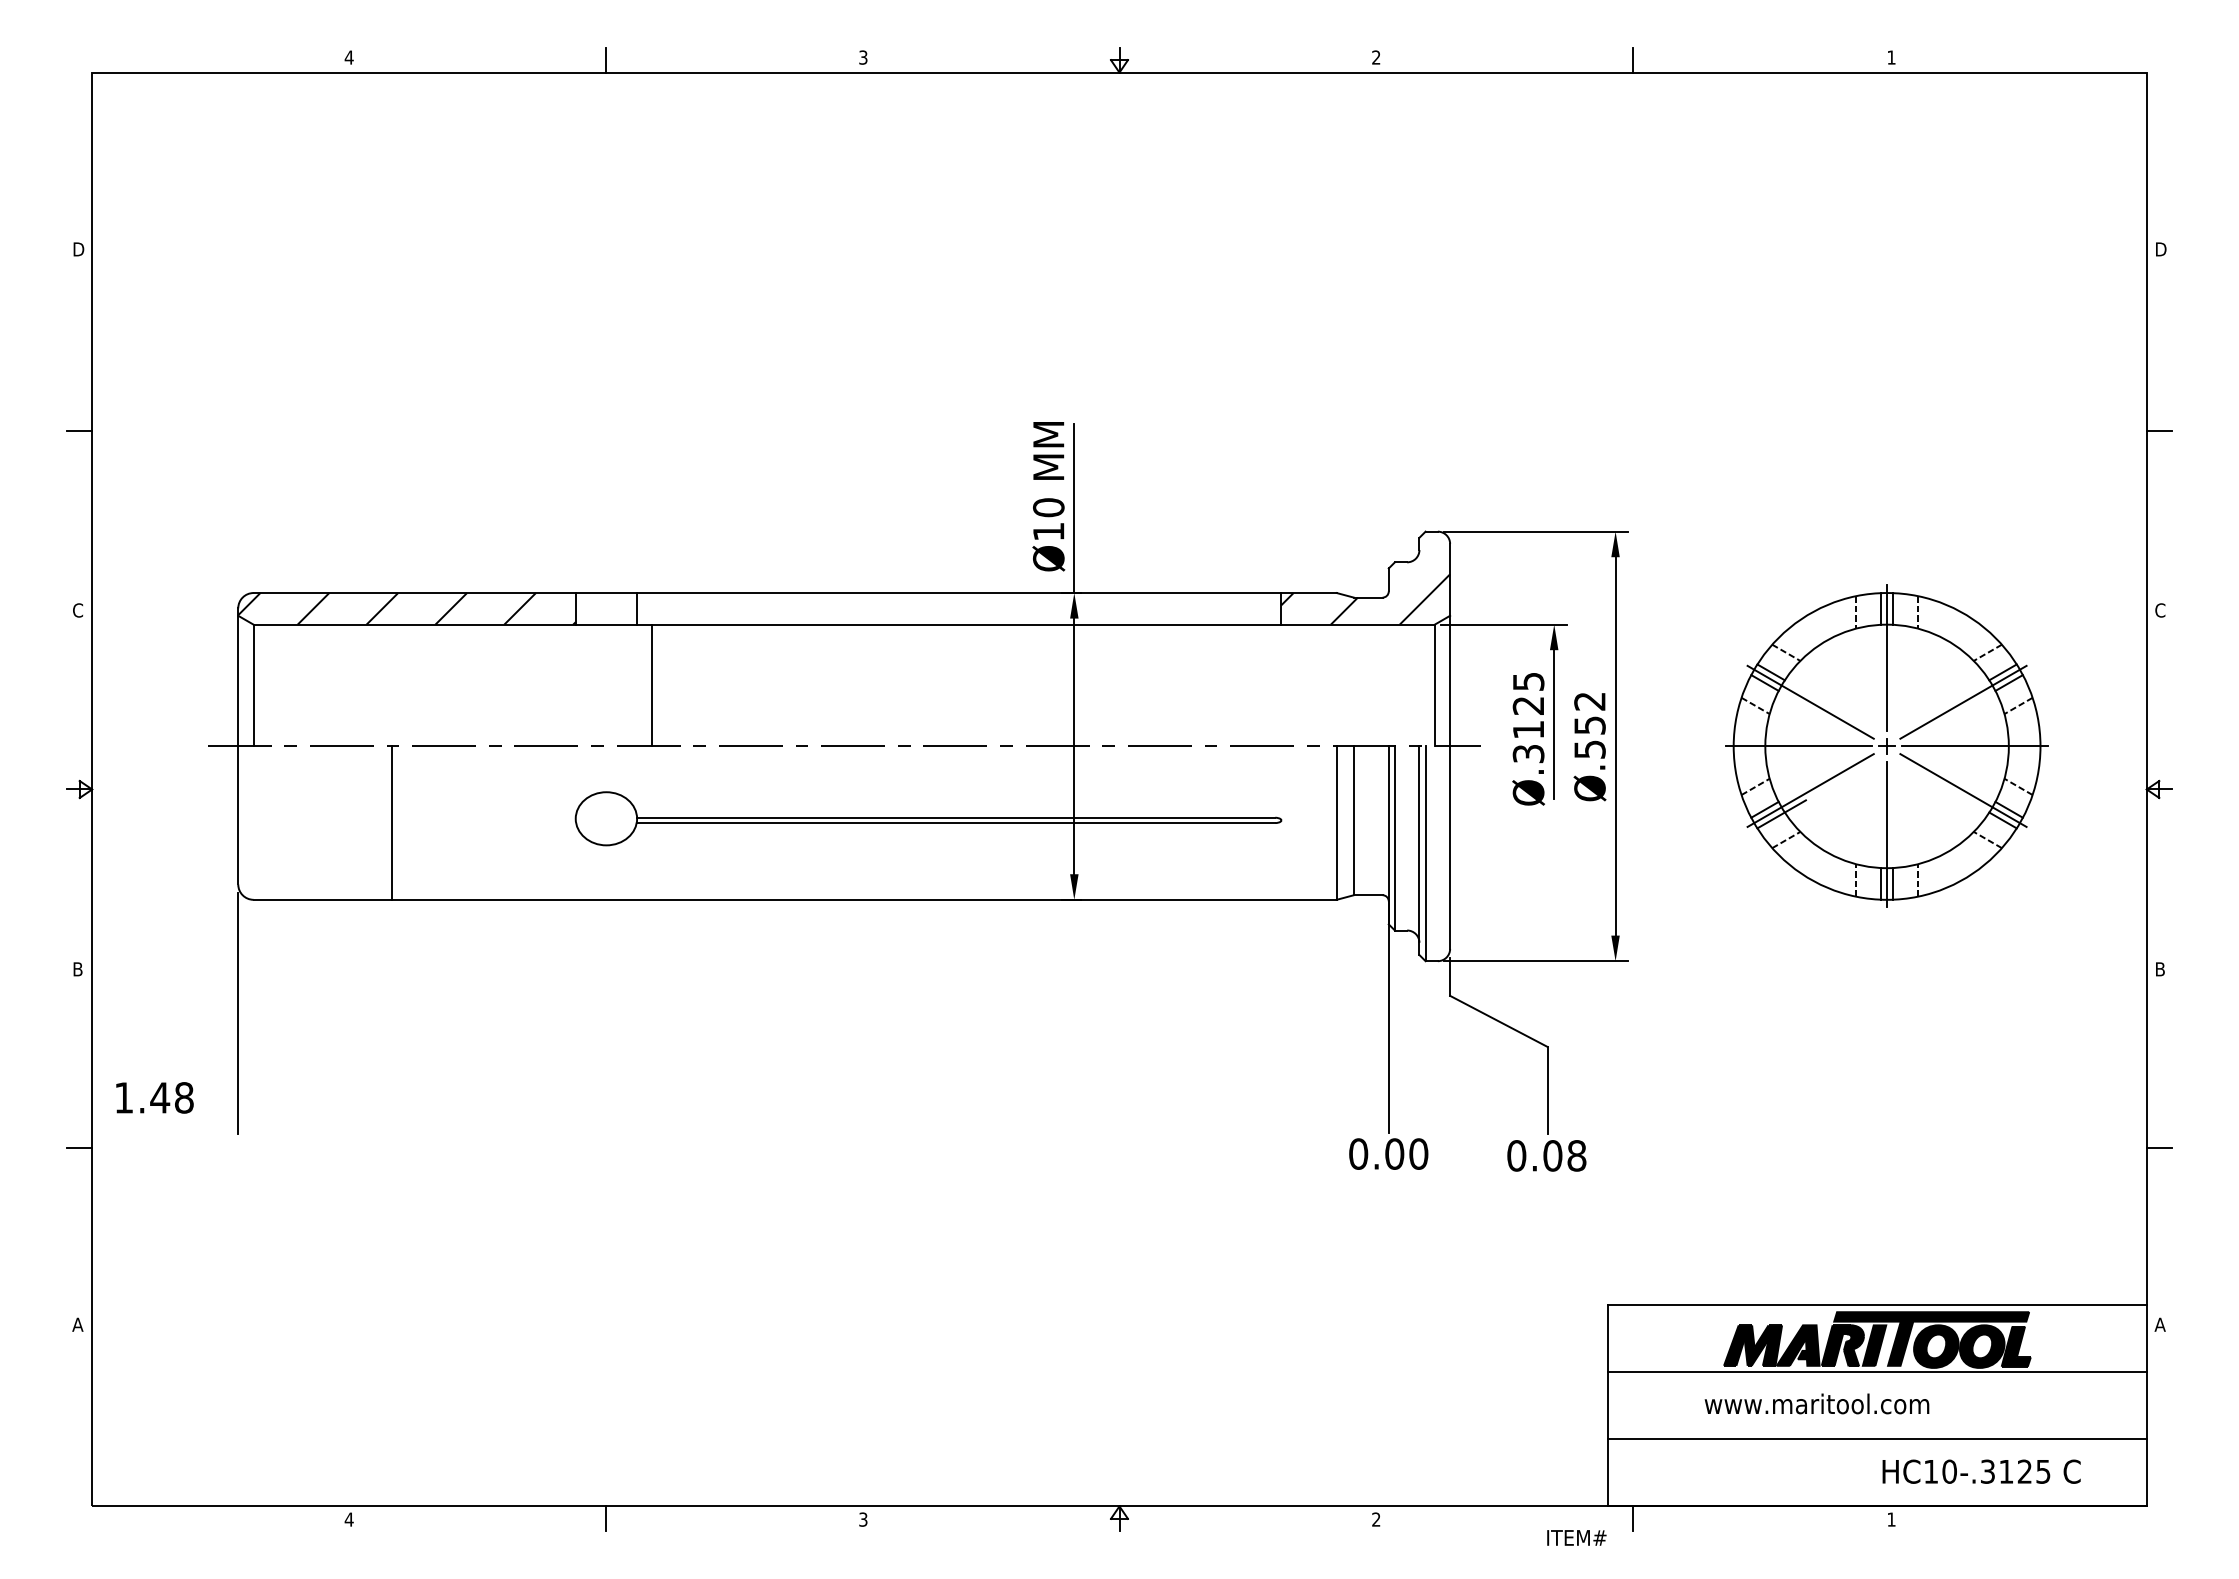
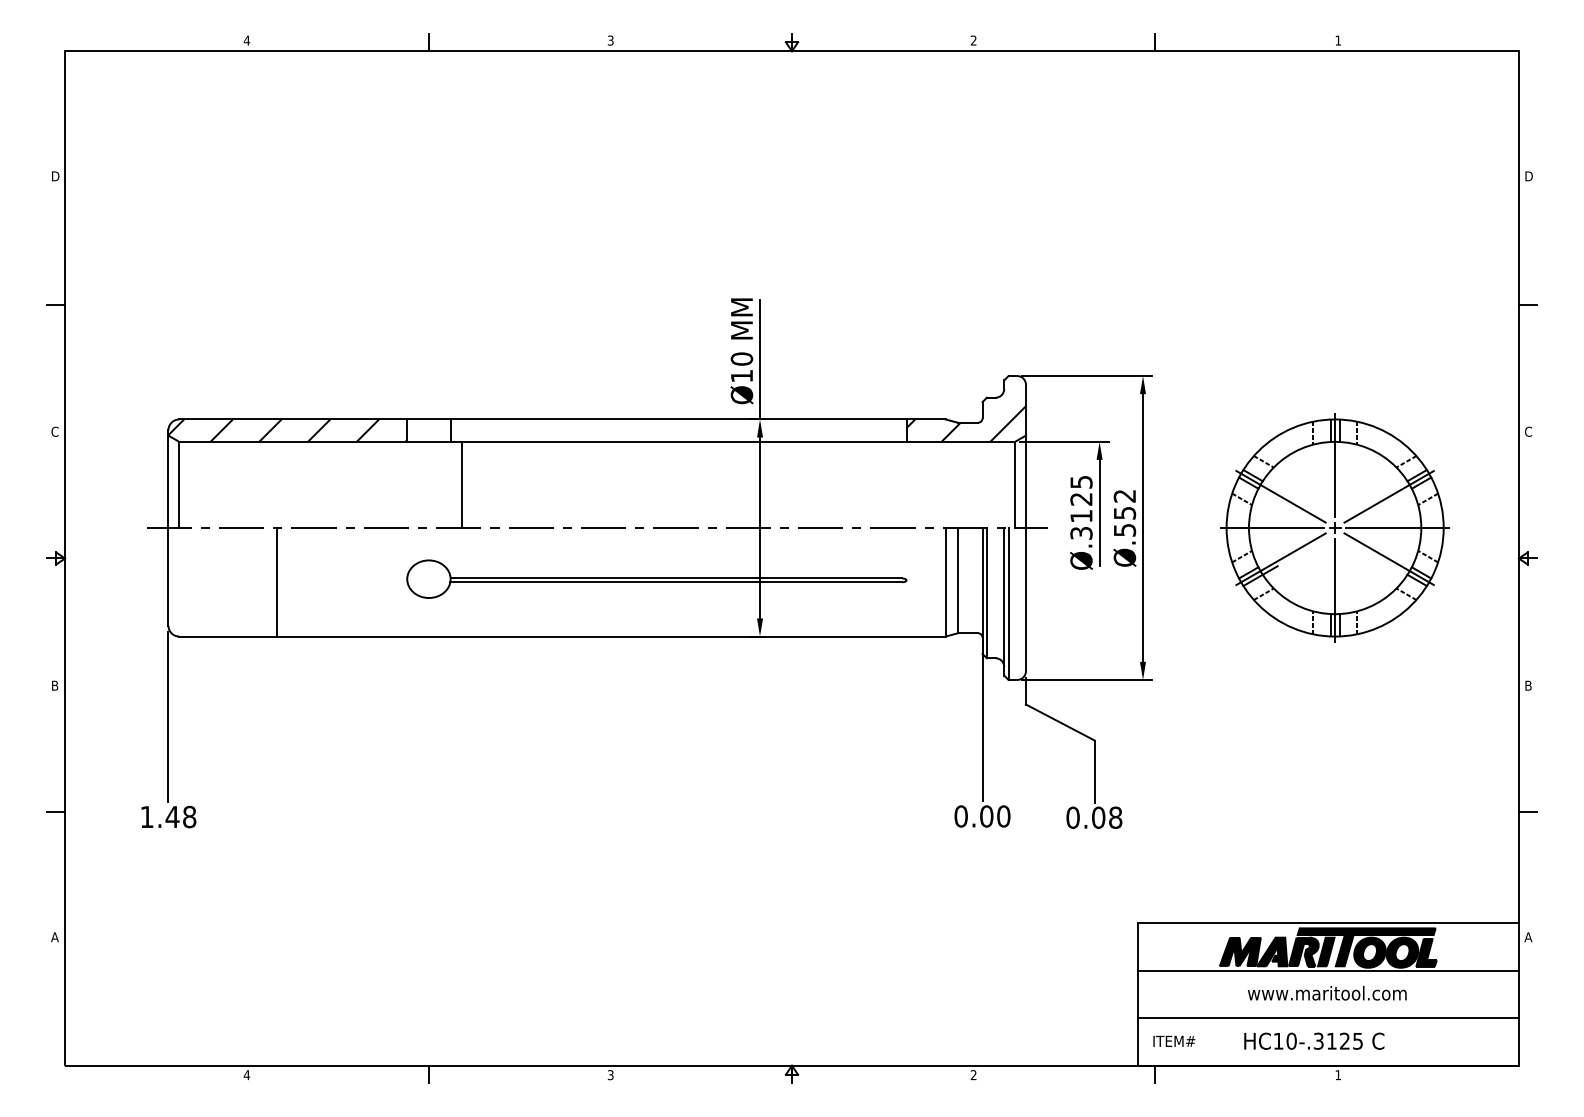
text: (154, 1097) -> (168, 816), moved
text: (1816, 1403) -> (1326, 992), moved
text: (1981, 1471) -> (1314, 1041), moved
text: (1576, 1537) -> (1174, 1041), moved

